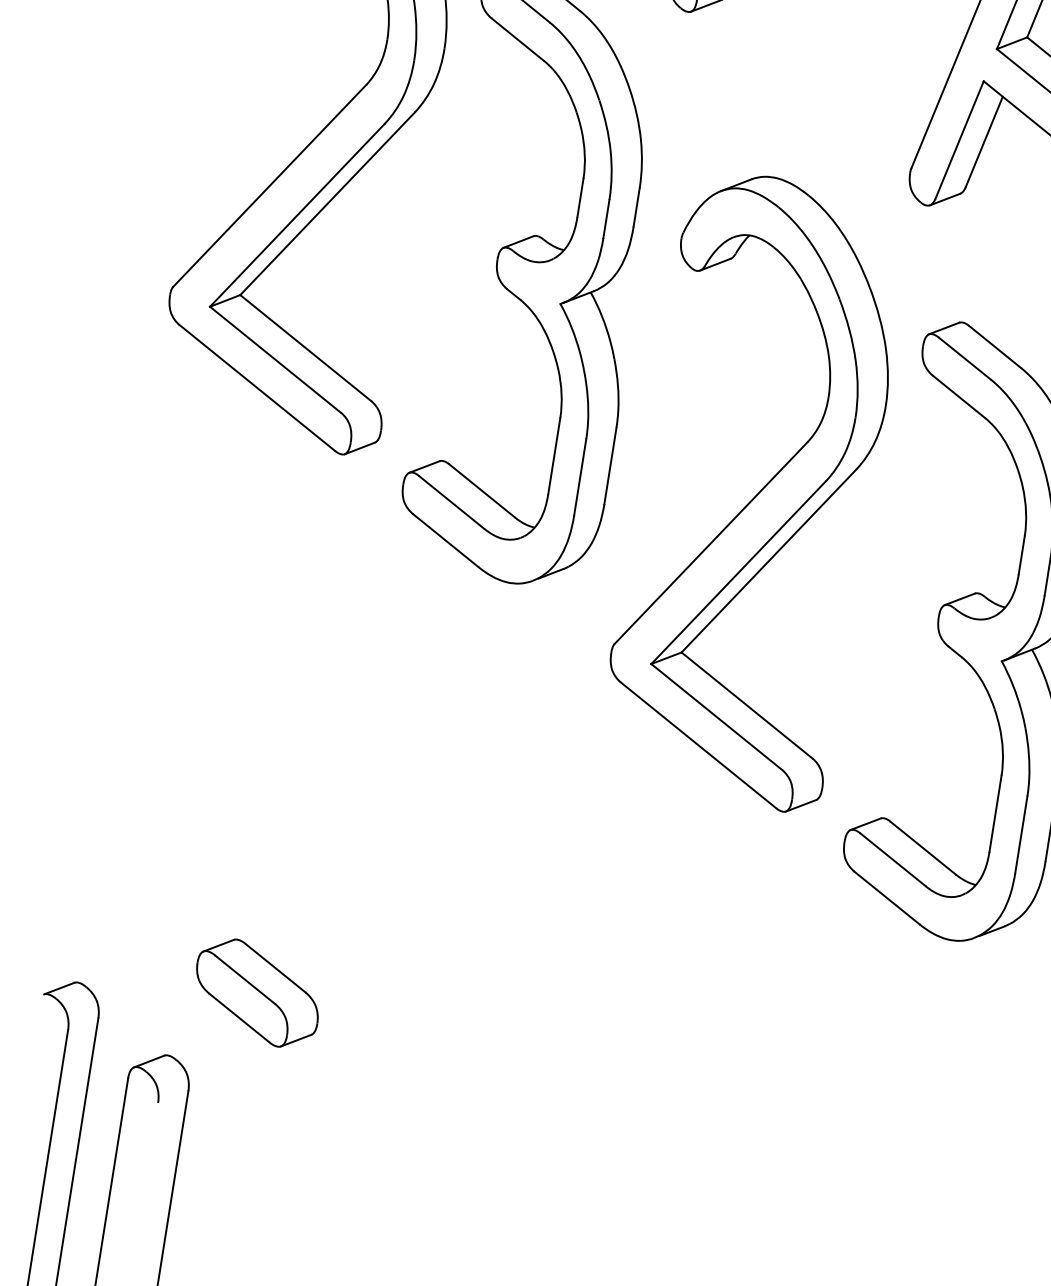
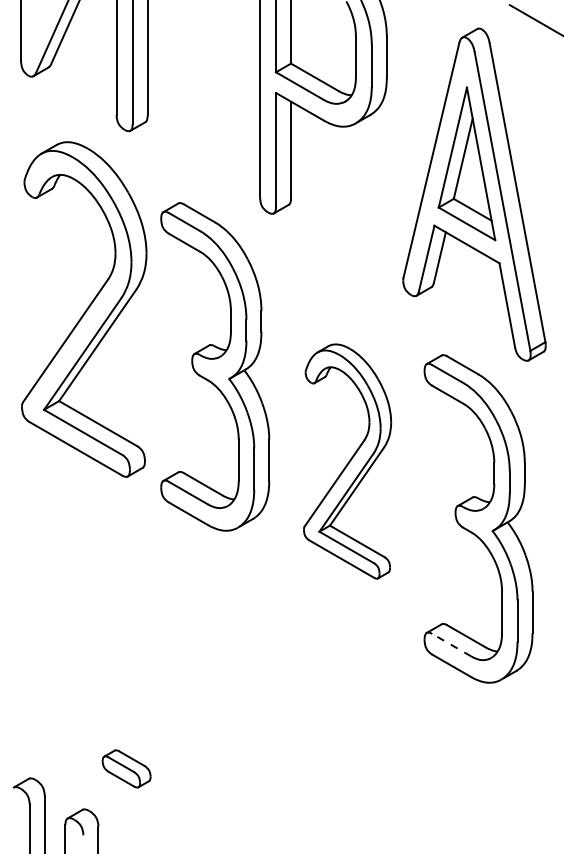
part: (754, 490) -> (347, 461), size x0.7
line: (892, 858) -> (451, 644), solid -> dashed
part: (257, 992) -> (126, 768), size x0.7

